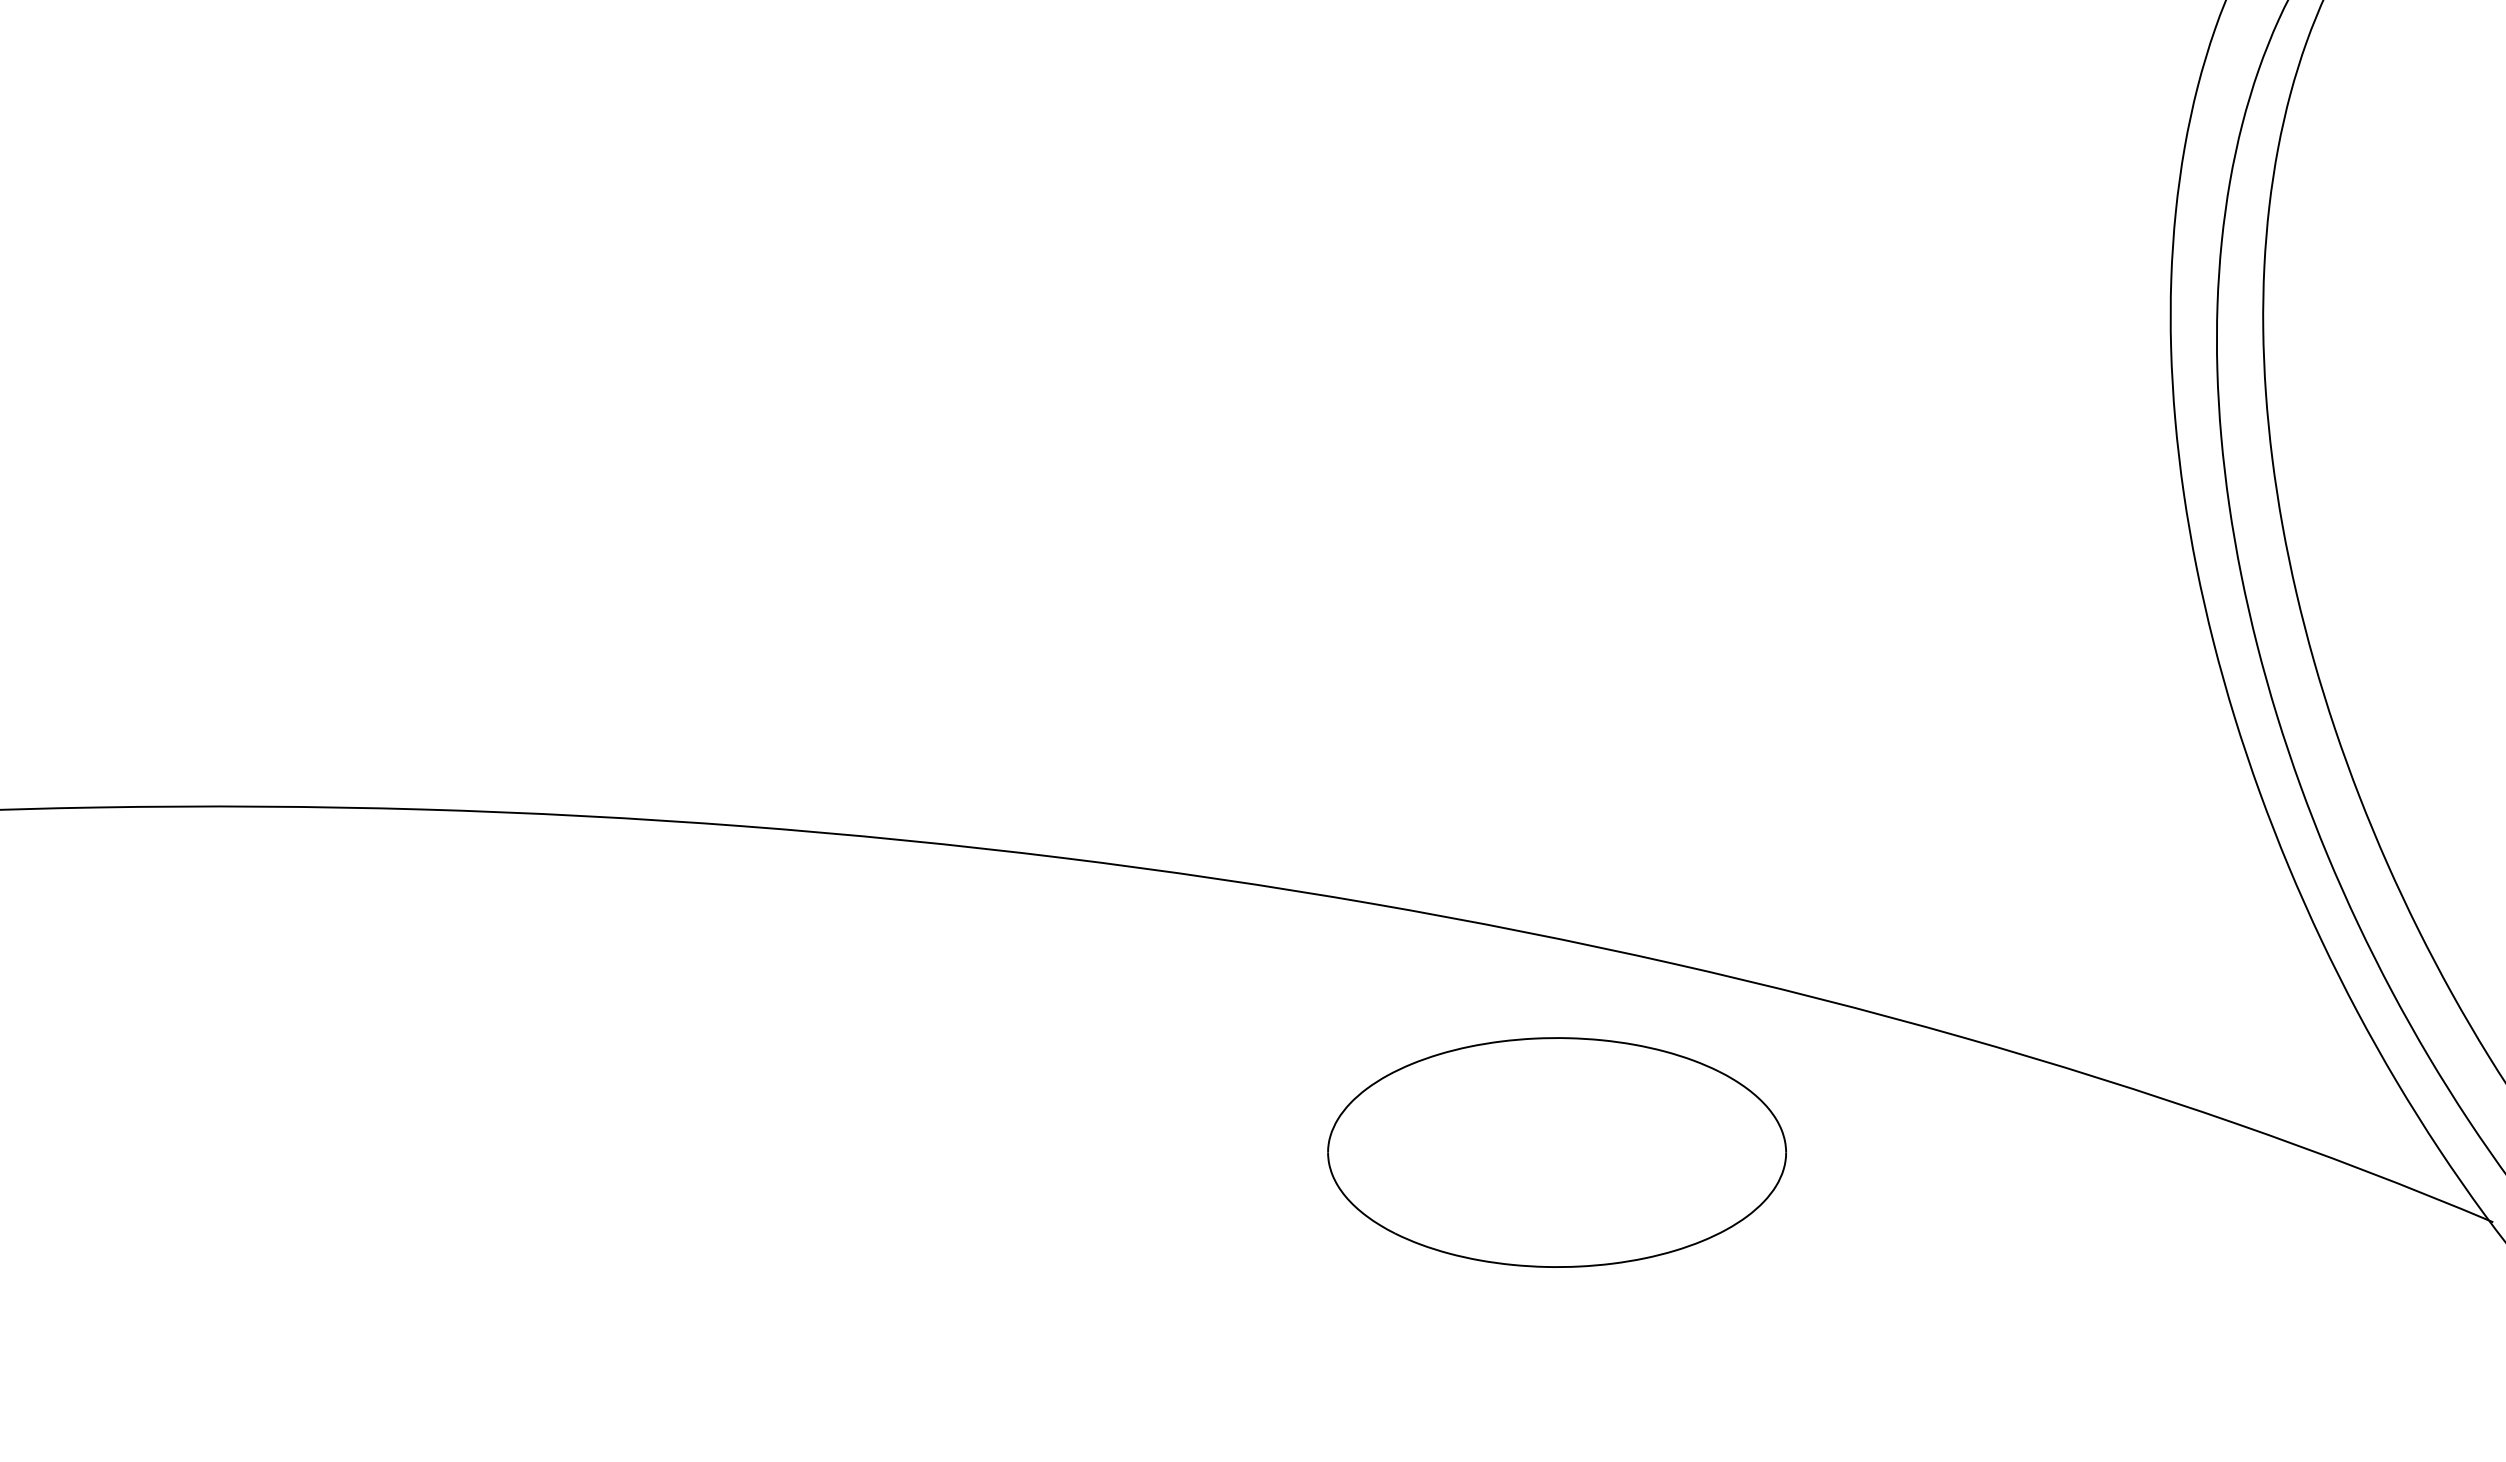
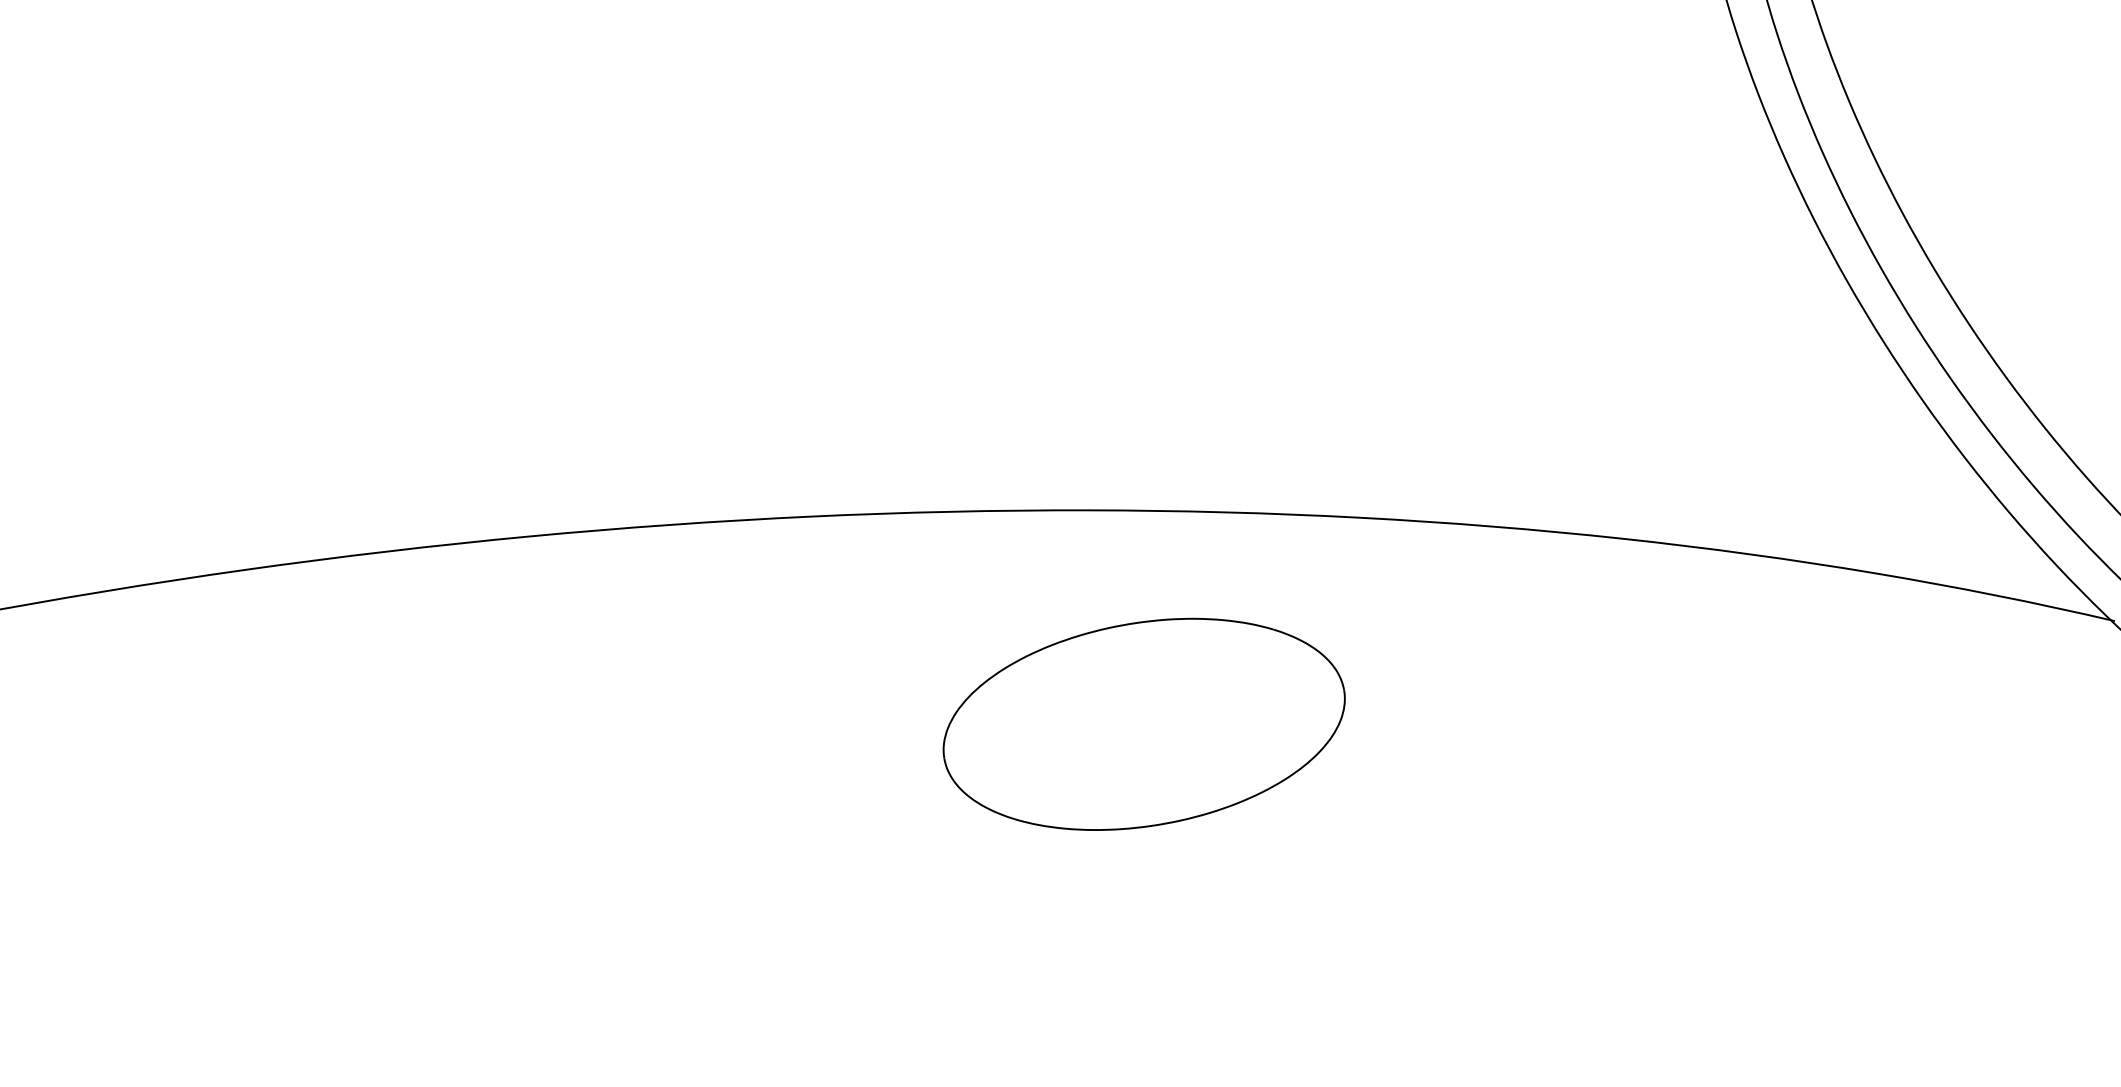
part: (1556, 1152) -> (1143, 724), moved

